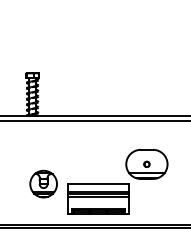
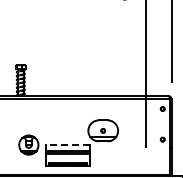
line: (98, 183) -> (68, 144), solid -> dashed

